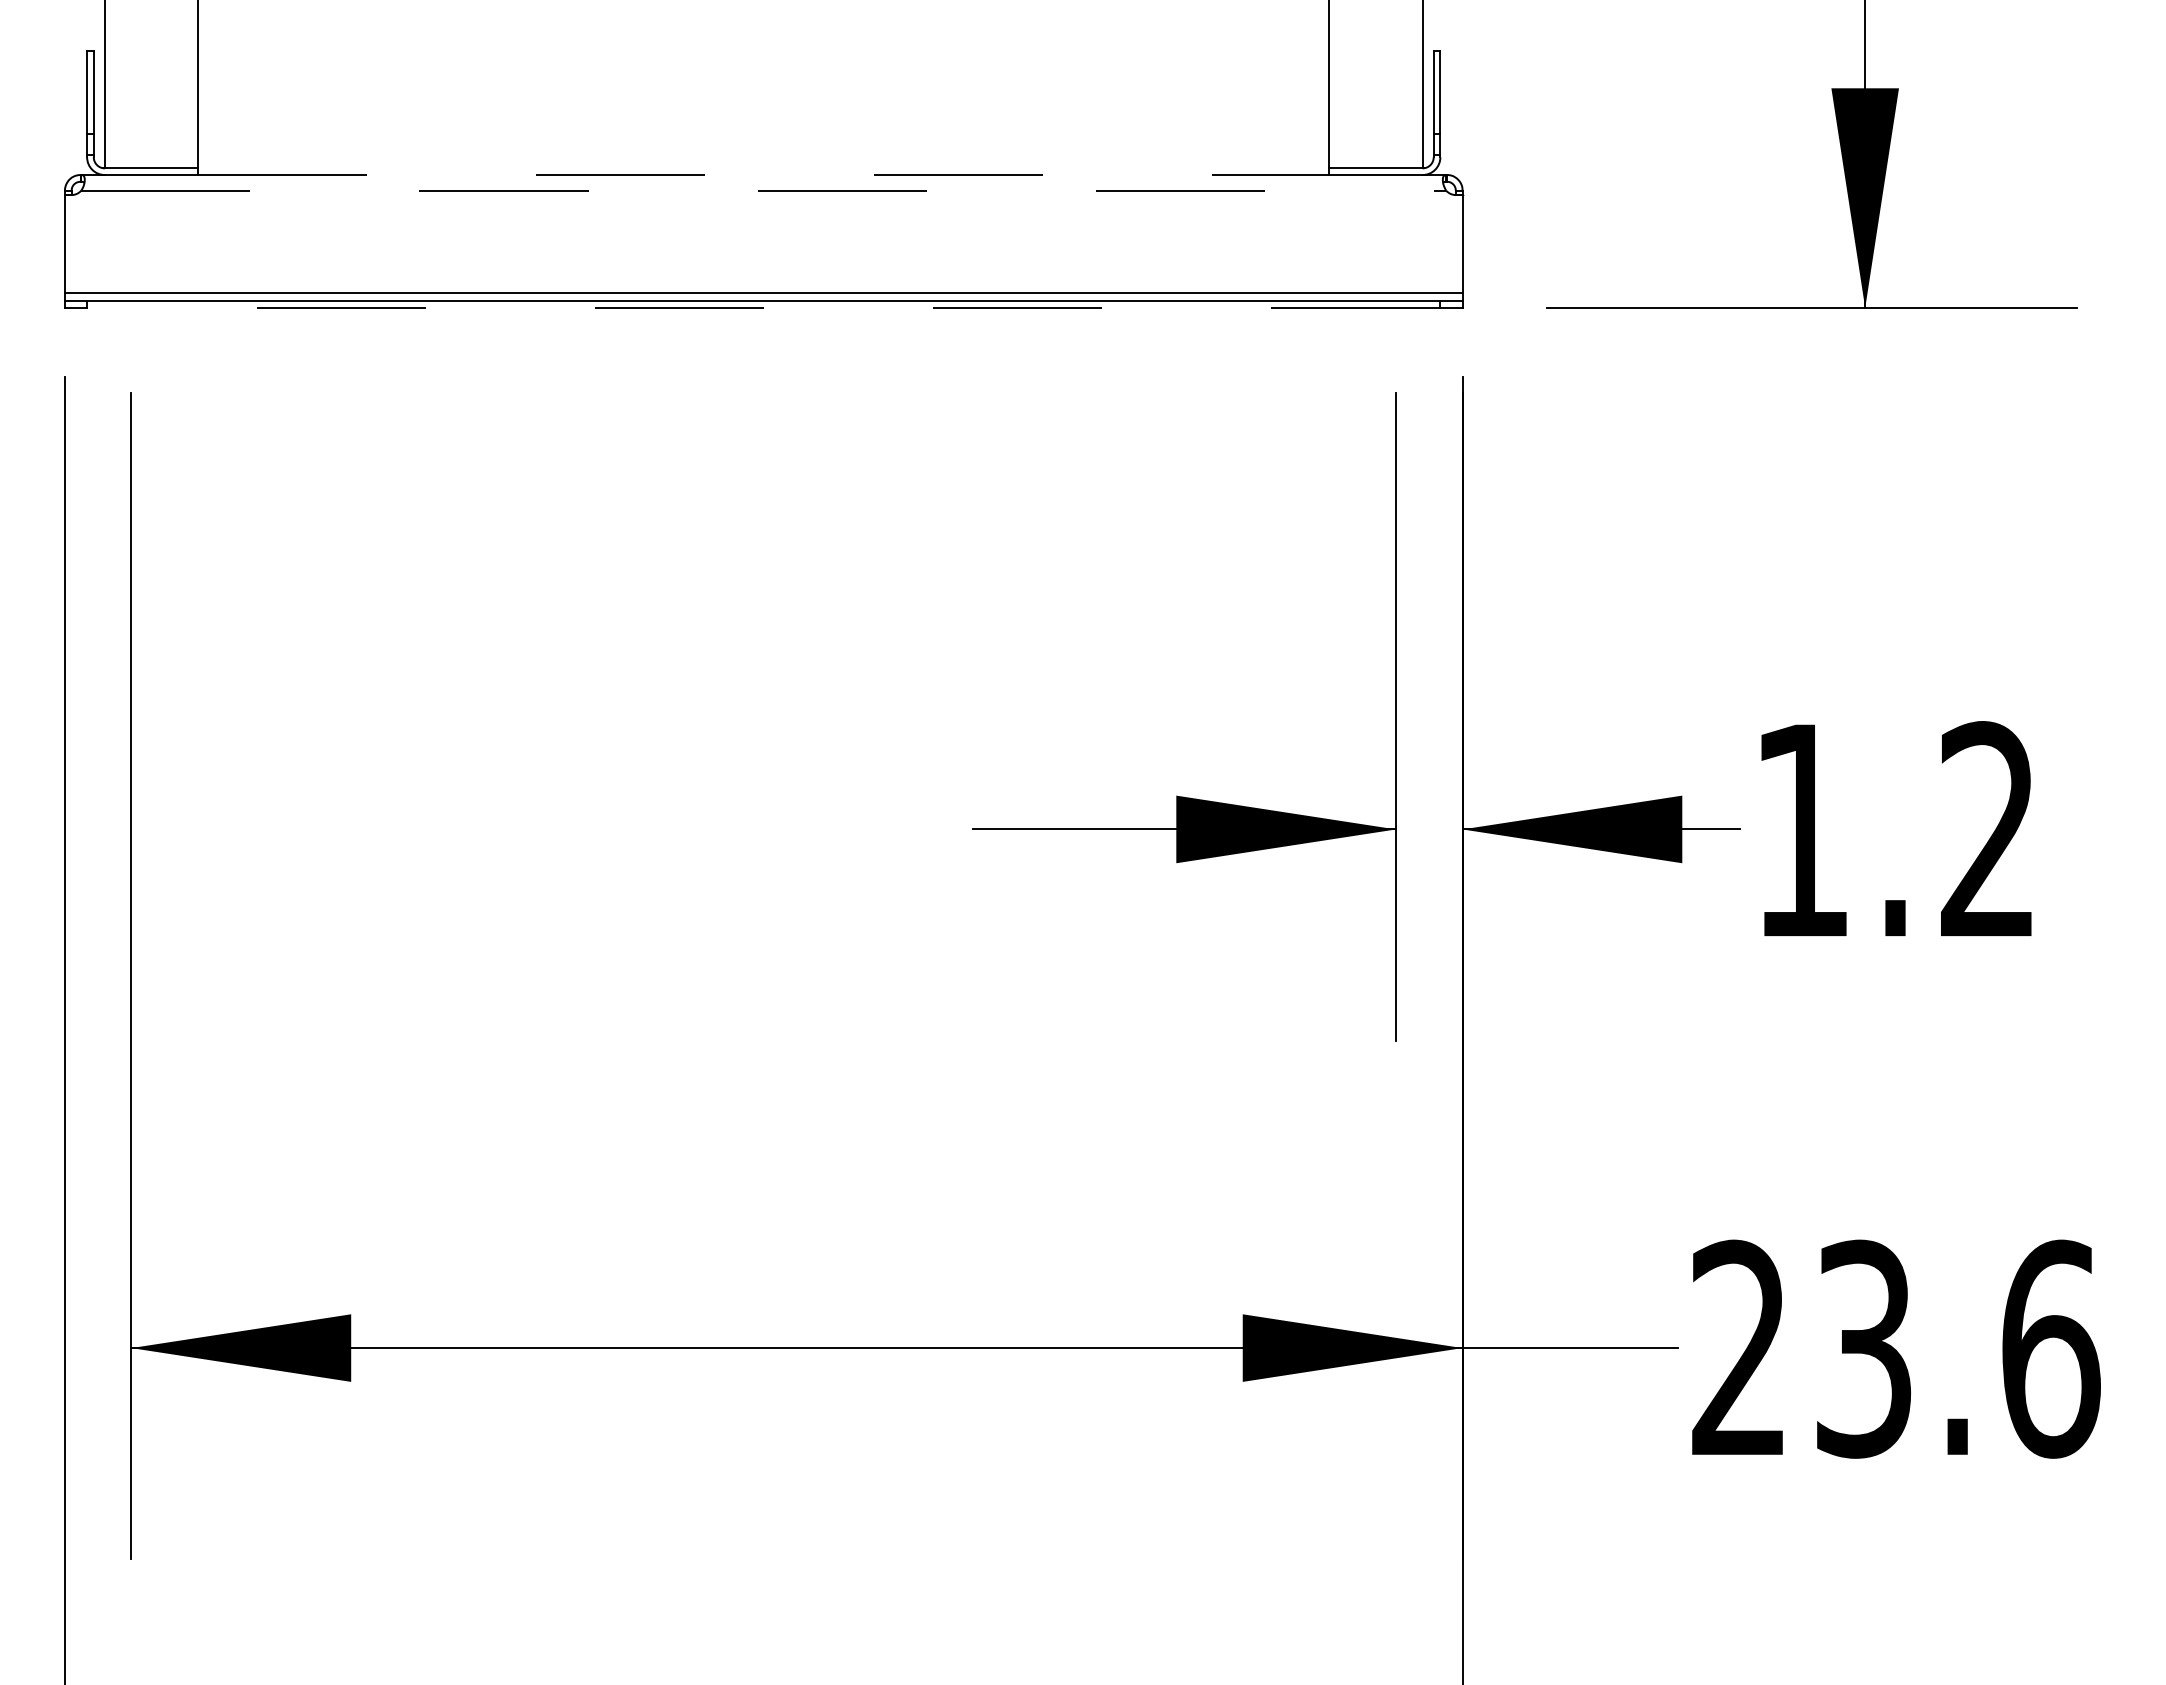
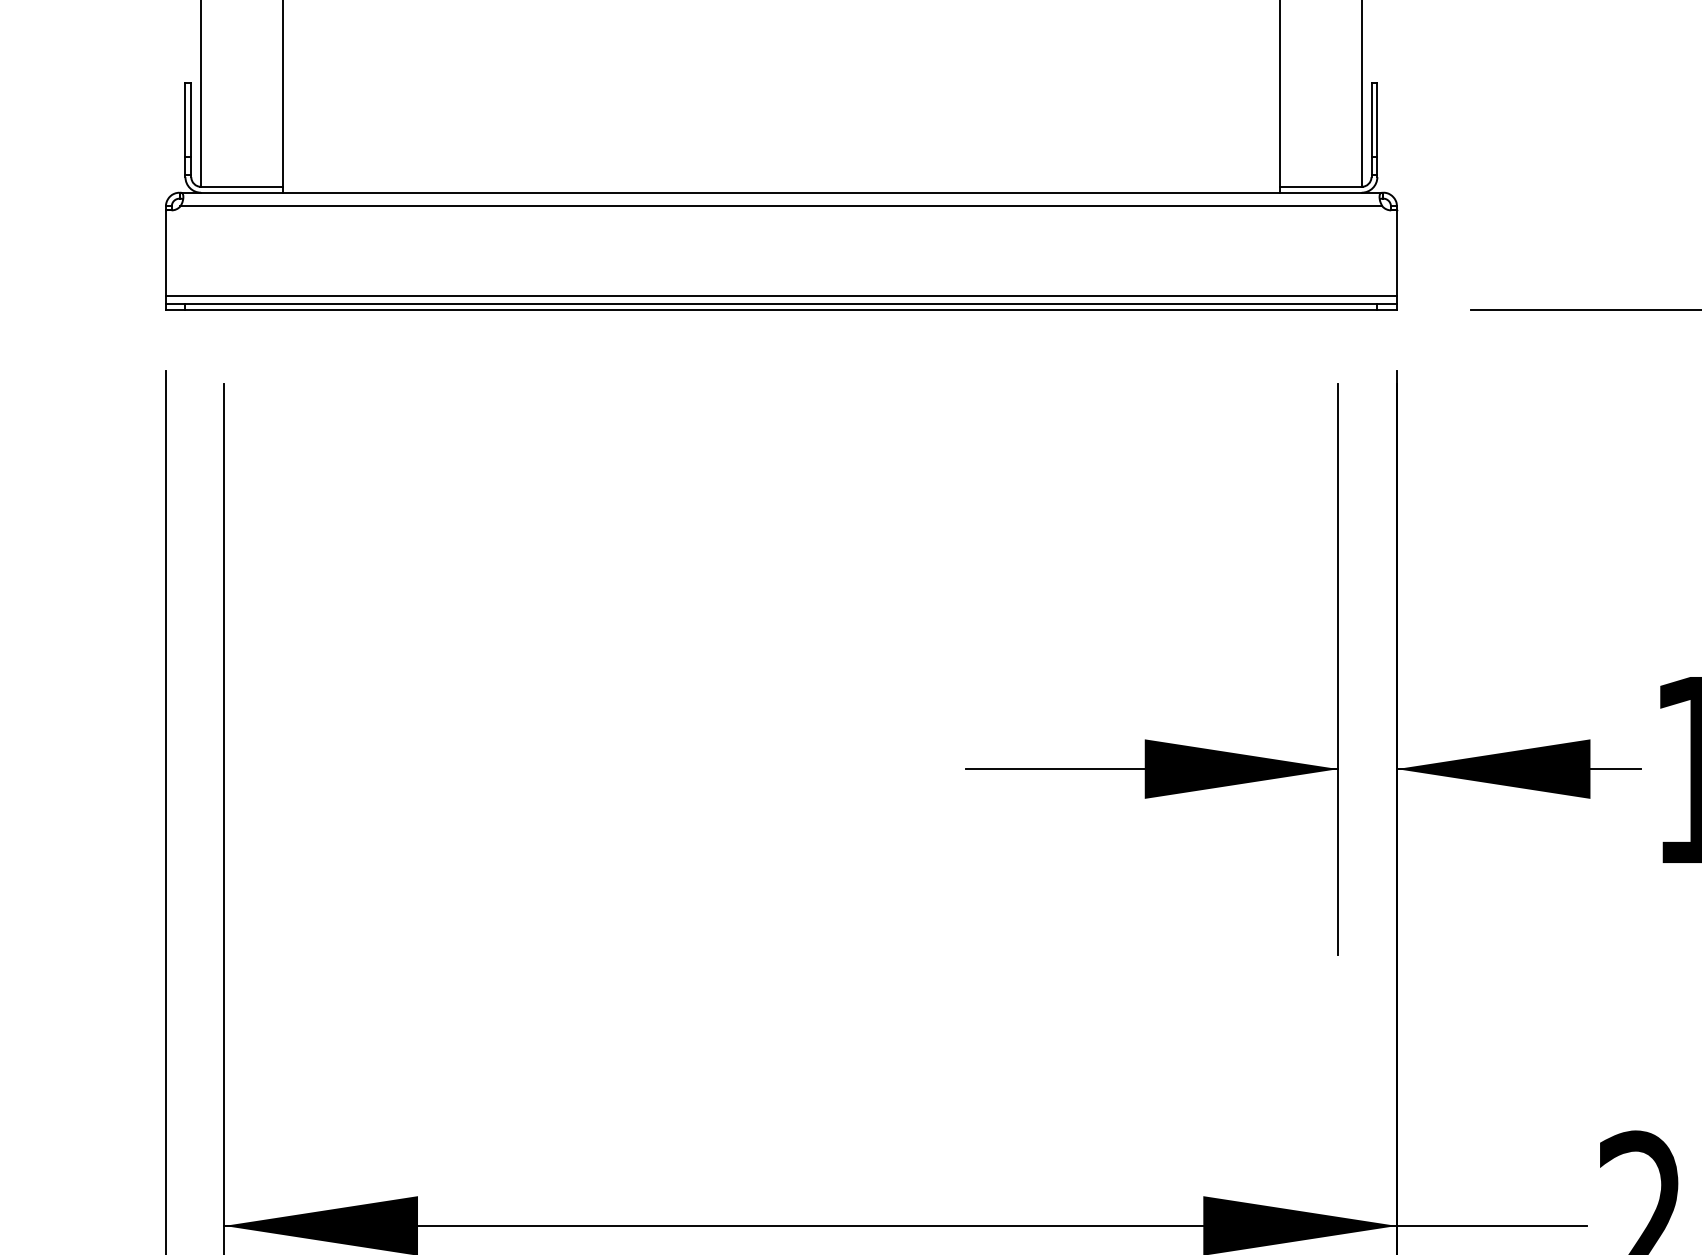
line: (763, 175) -> (781, 193), dashed -> solid
line: (764, 190) -> (782, 206), dashed -> solid
line: (763, 308) -> (781, 310), dashed -> solid

